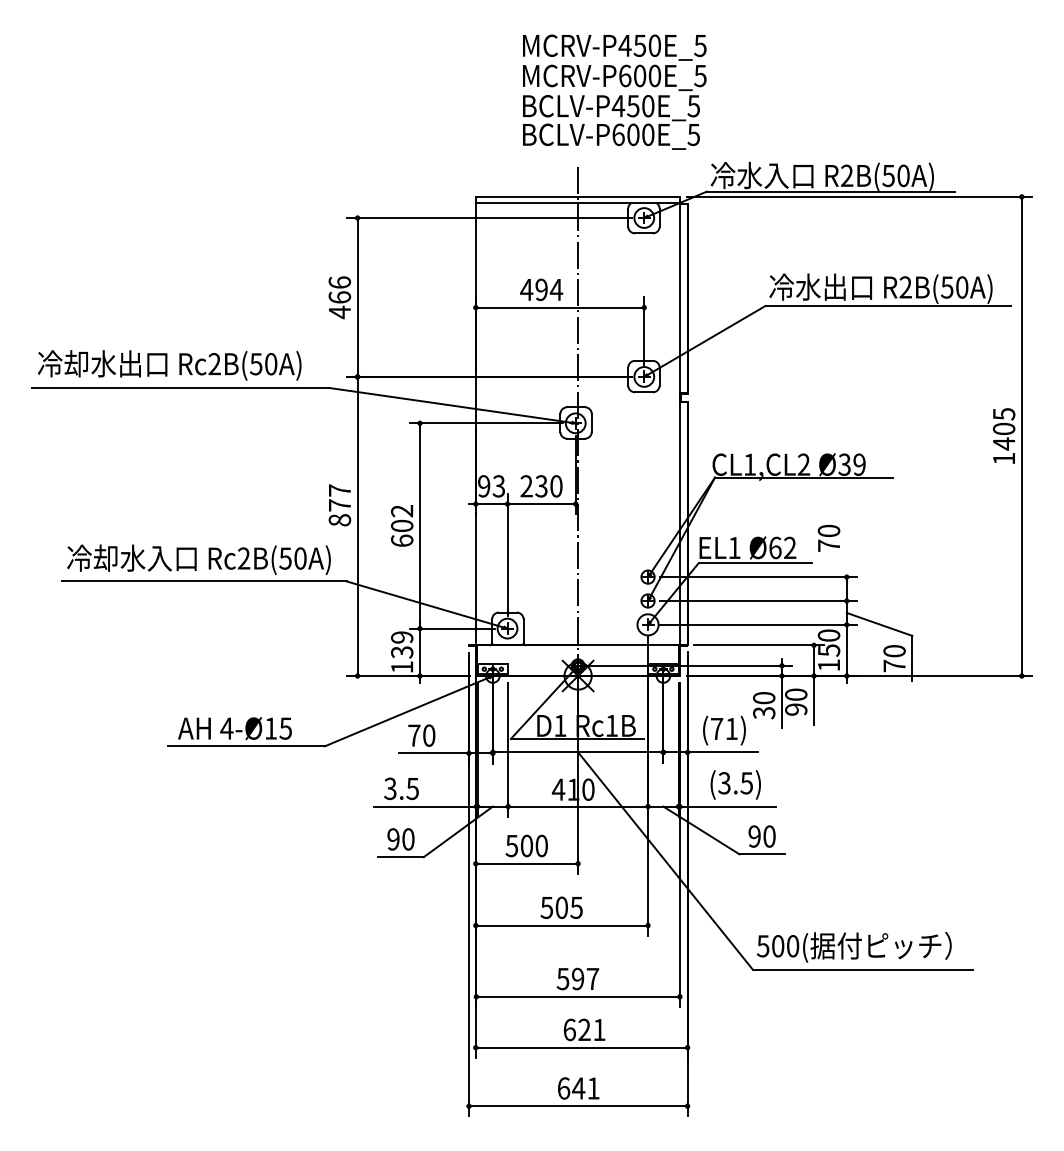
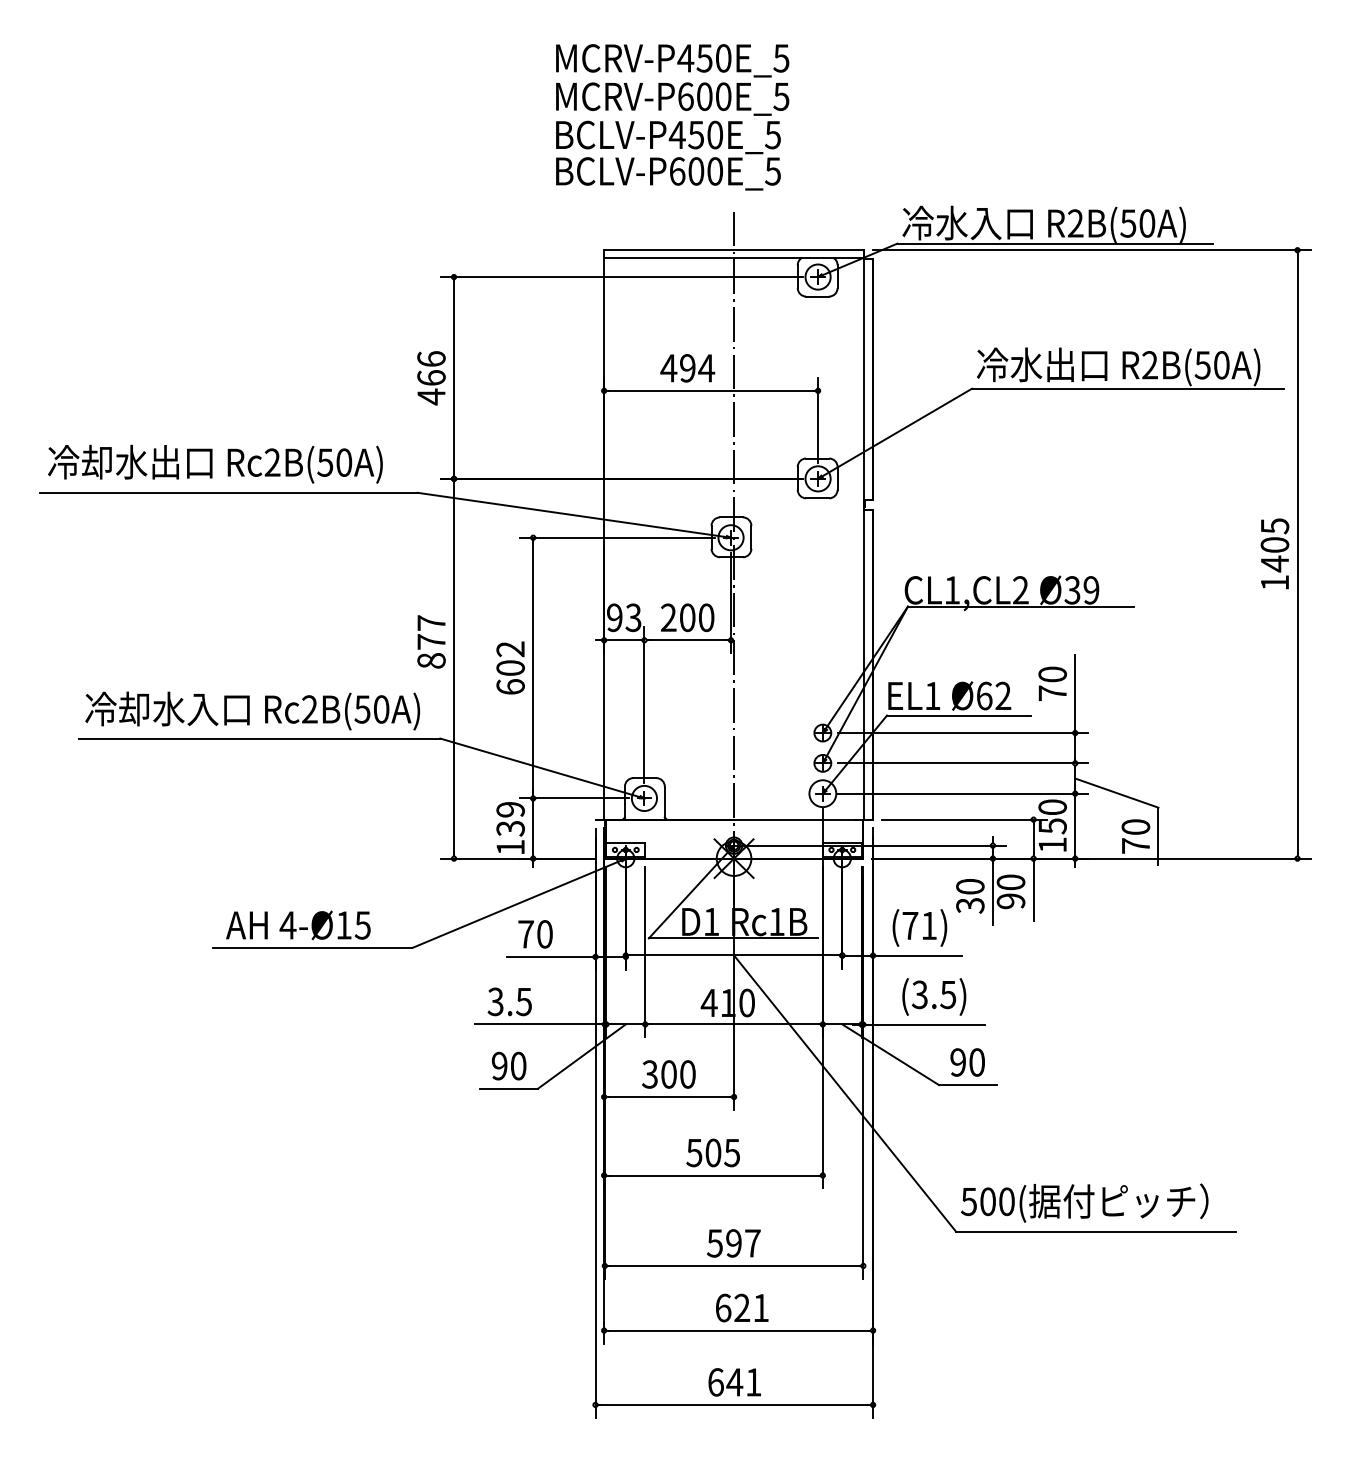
text: (614, 91) -> (672, 116), moved
text: (541, 486) -> (687, 617), 230 -> 200
line: (846, 546) -> (1074, 694), added
text: (512, 845) -> (650, 1073), 500 -> 300

